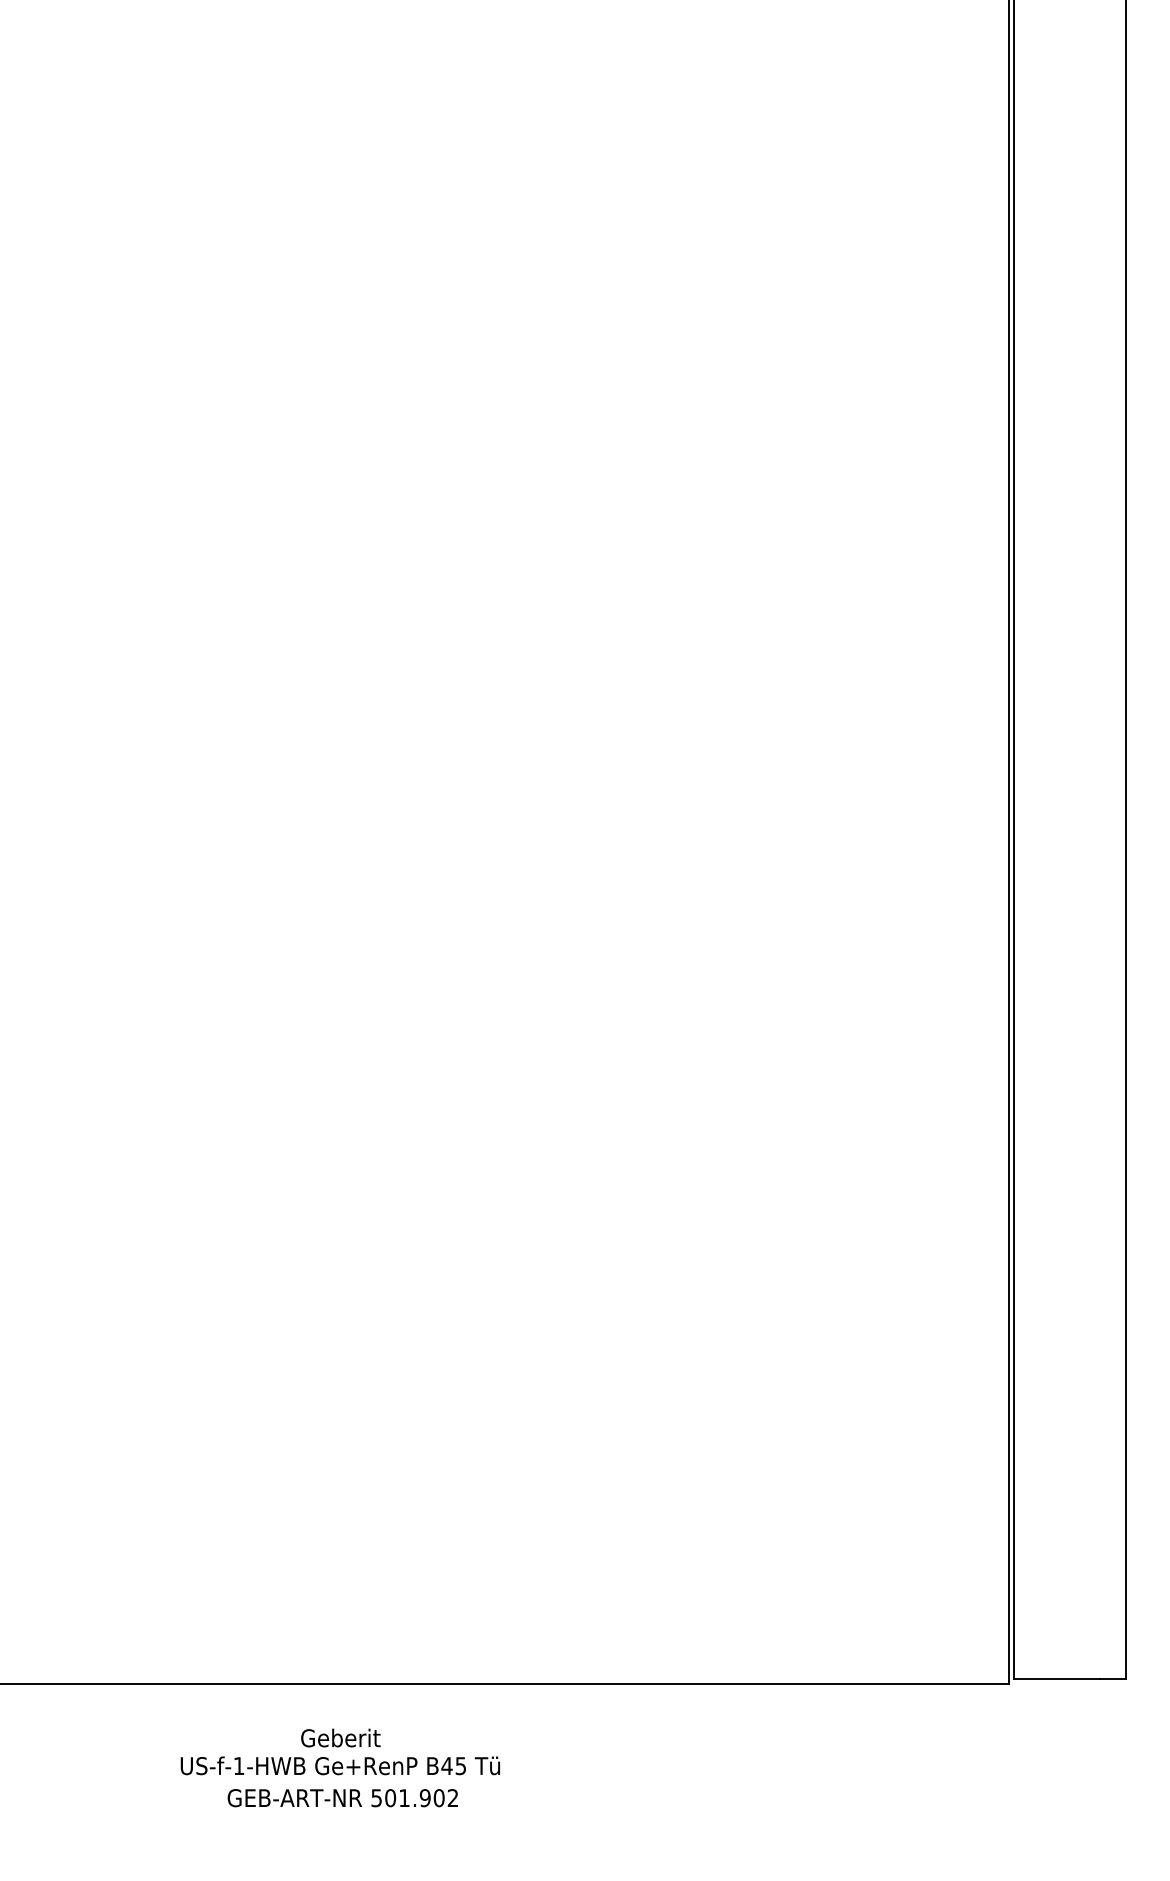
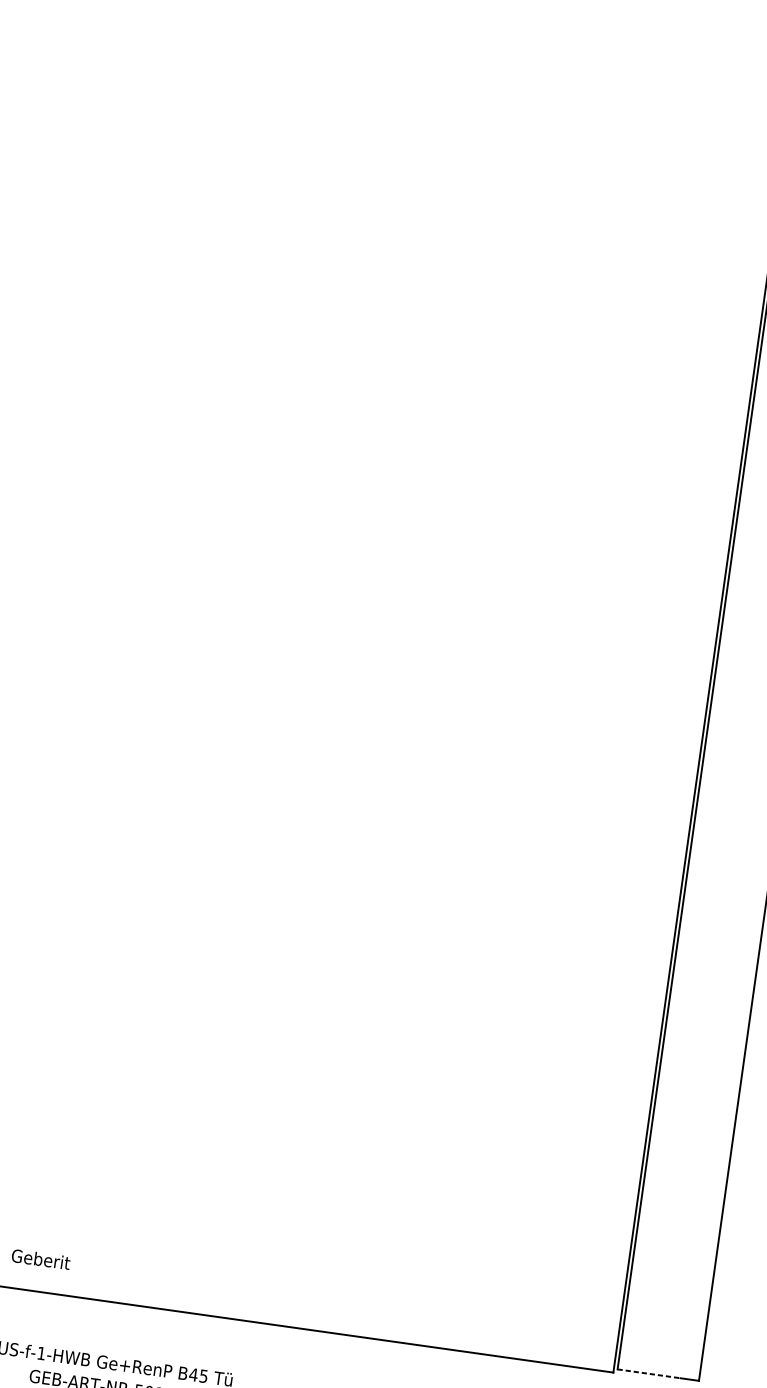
line: (1057, 1678) -> (649, 1373), solid -> dashed
text: (340, 1737) -> (40, 1258), moved

